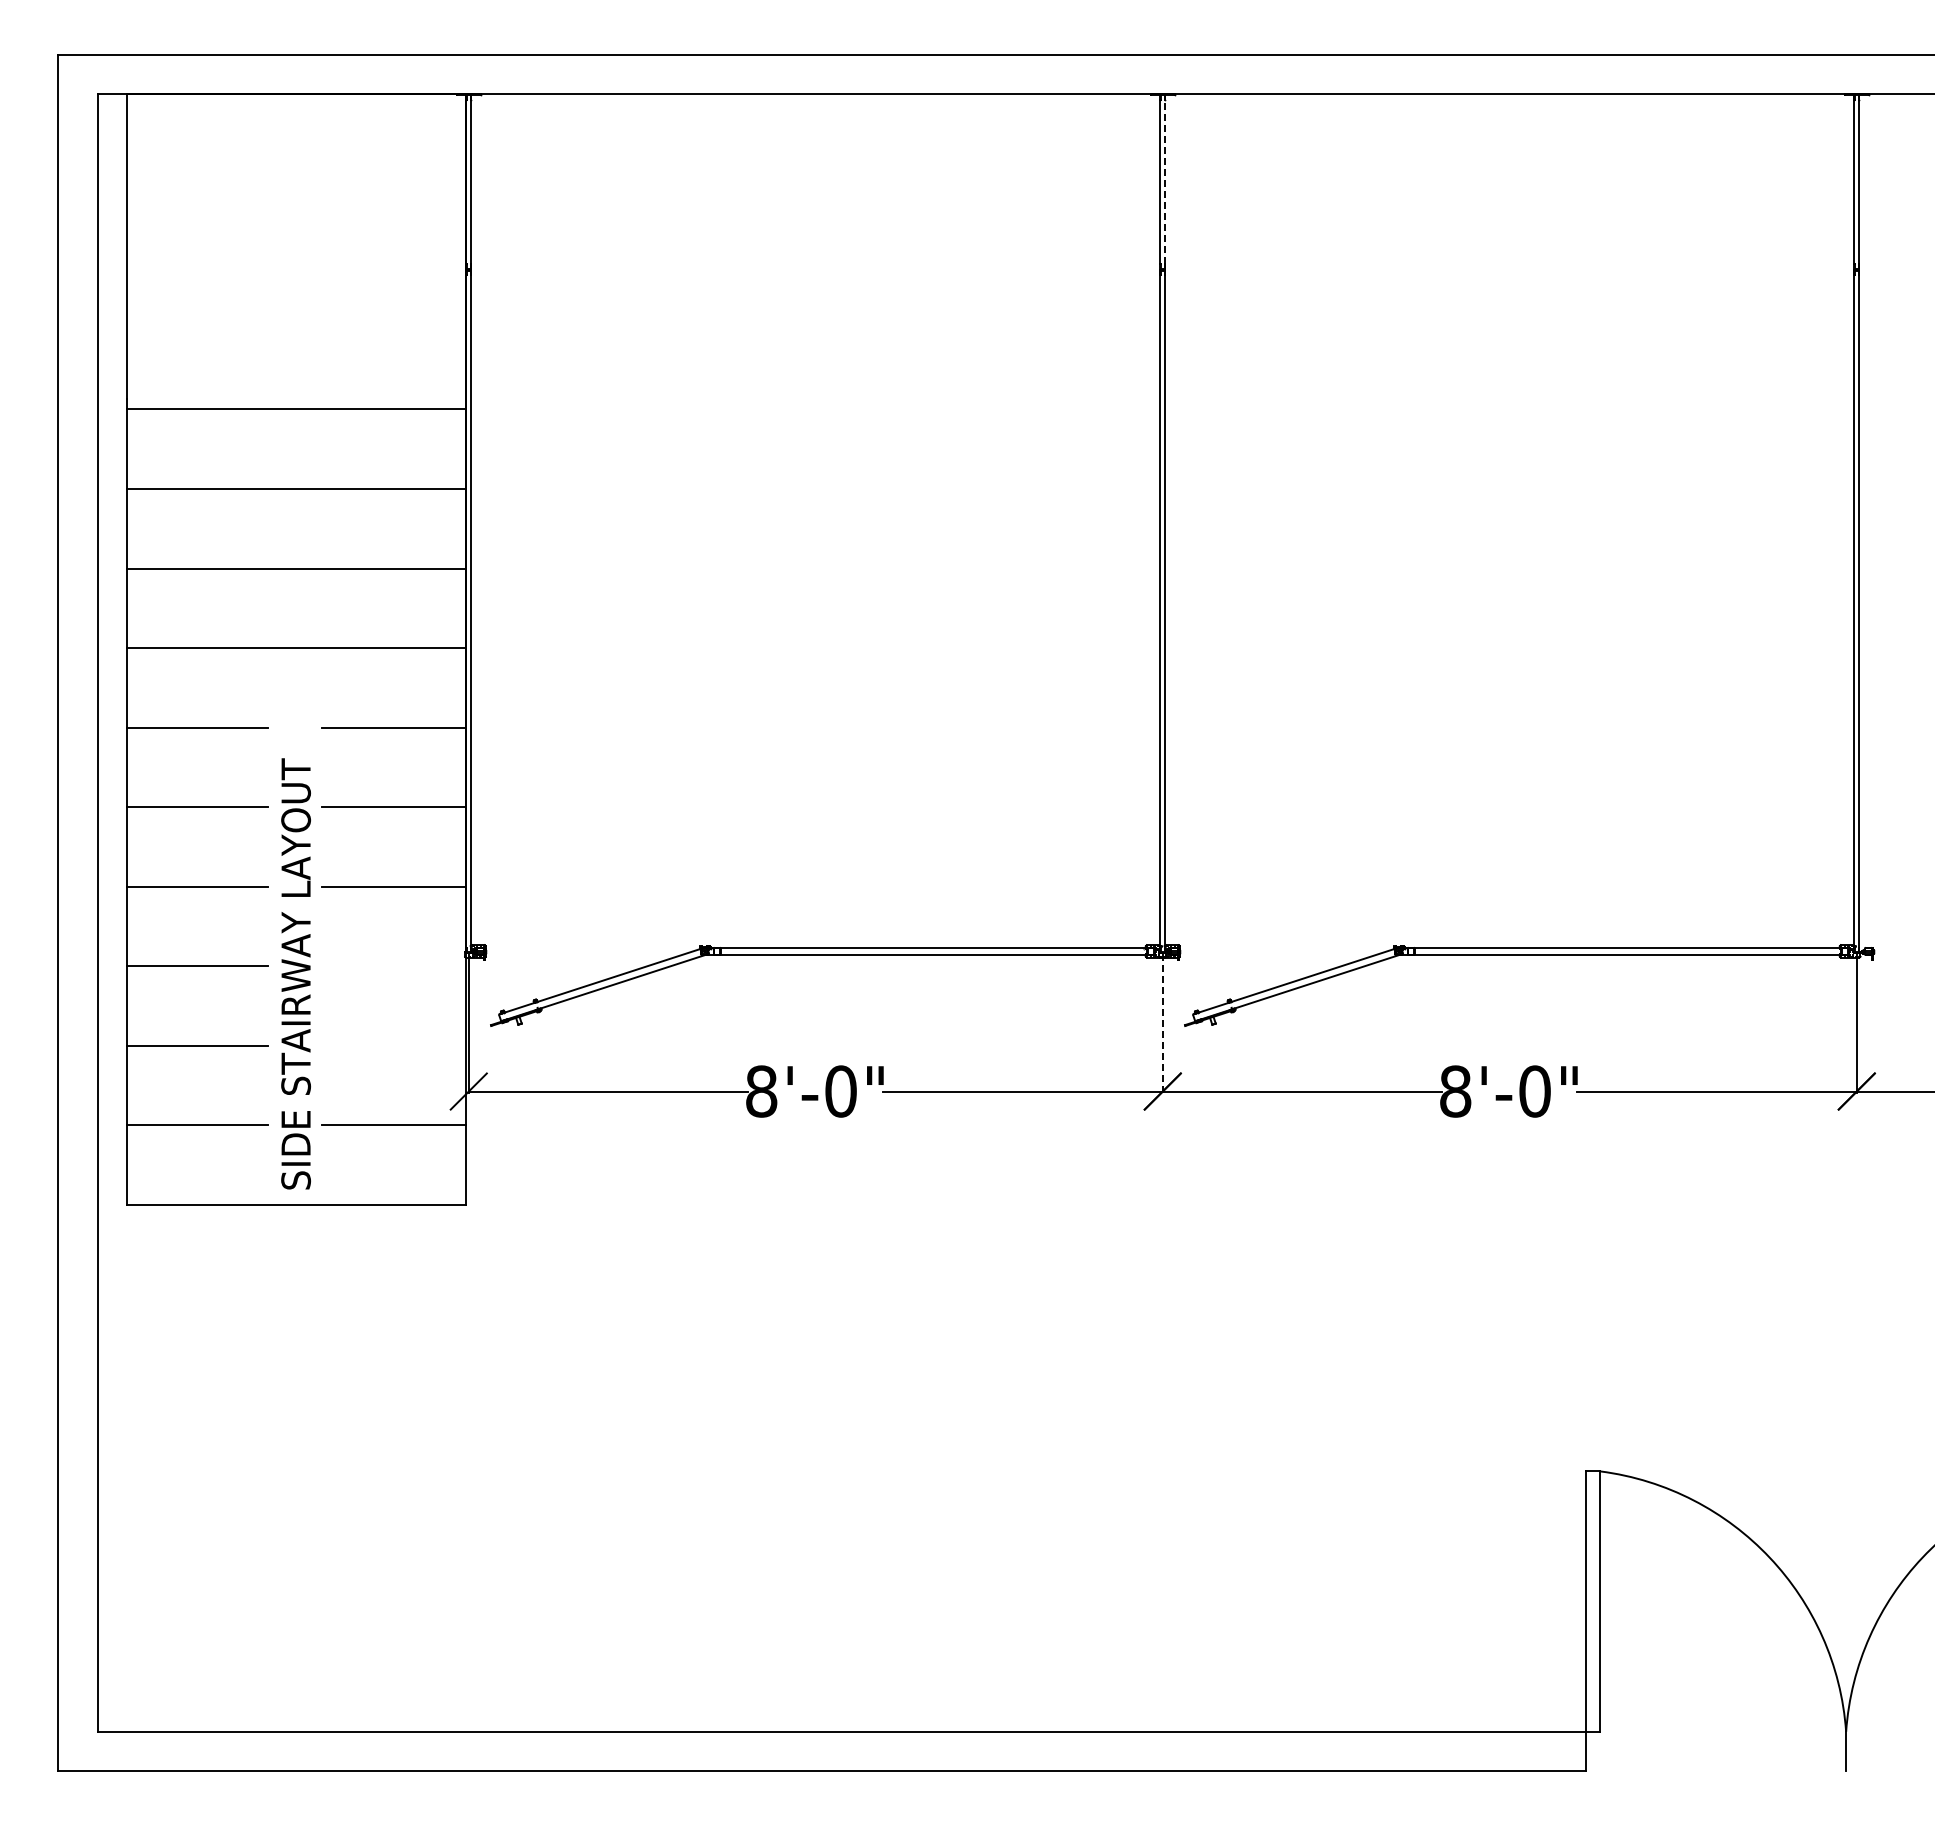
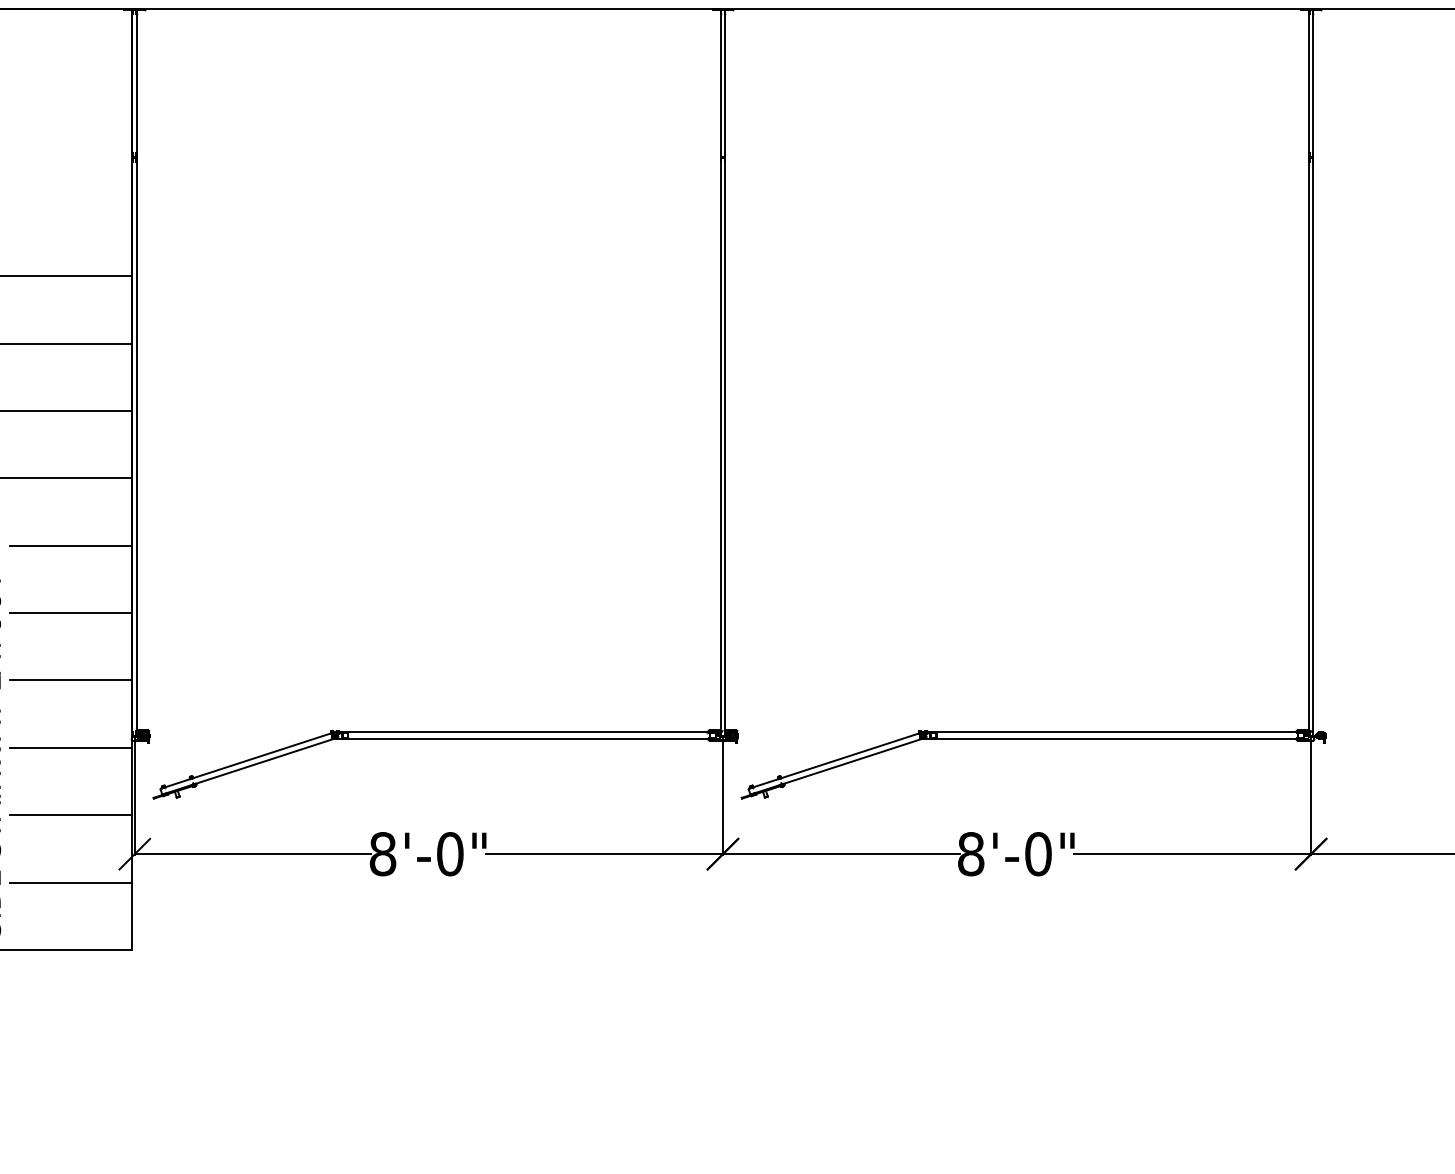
line: (1165, 181) -> (725, 82), dashed -> solid
line: (393, 966) -> (70, 748), added
line: (1162, 1023) -> (722, 796), dashed -> solid
line: (393, 1045) -> (70, 815), added

